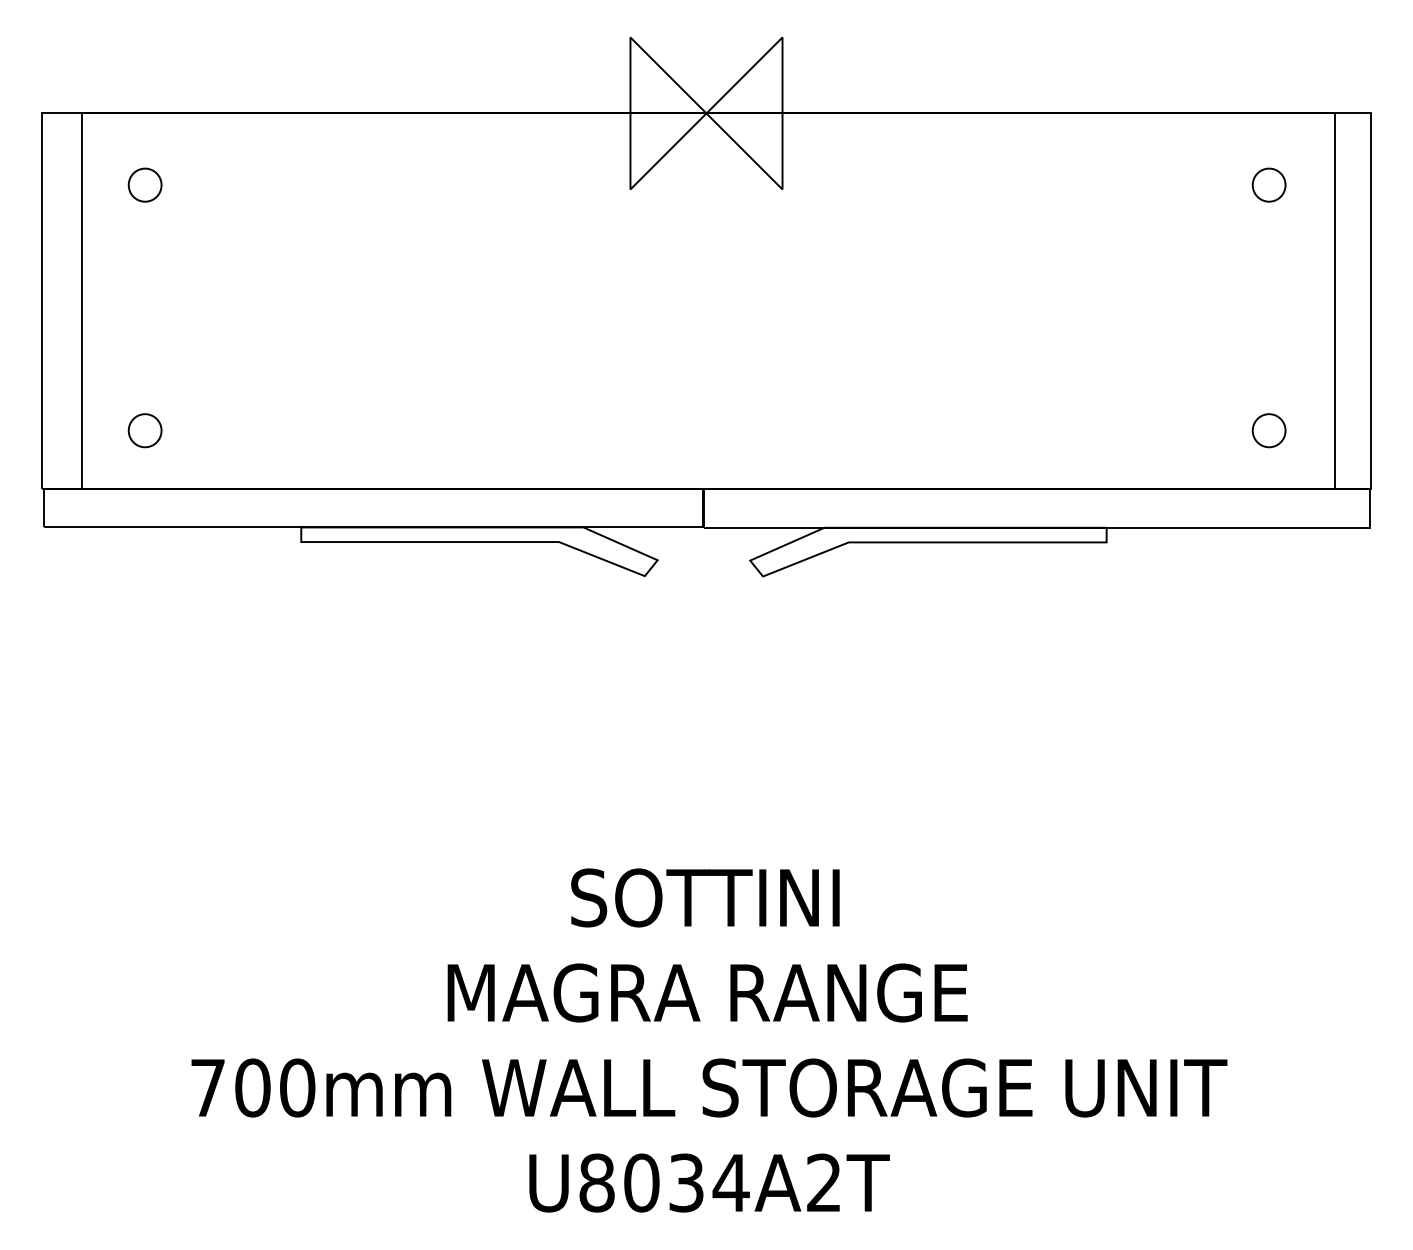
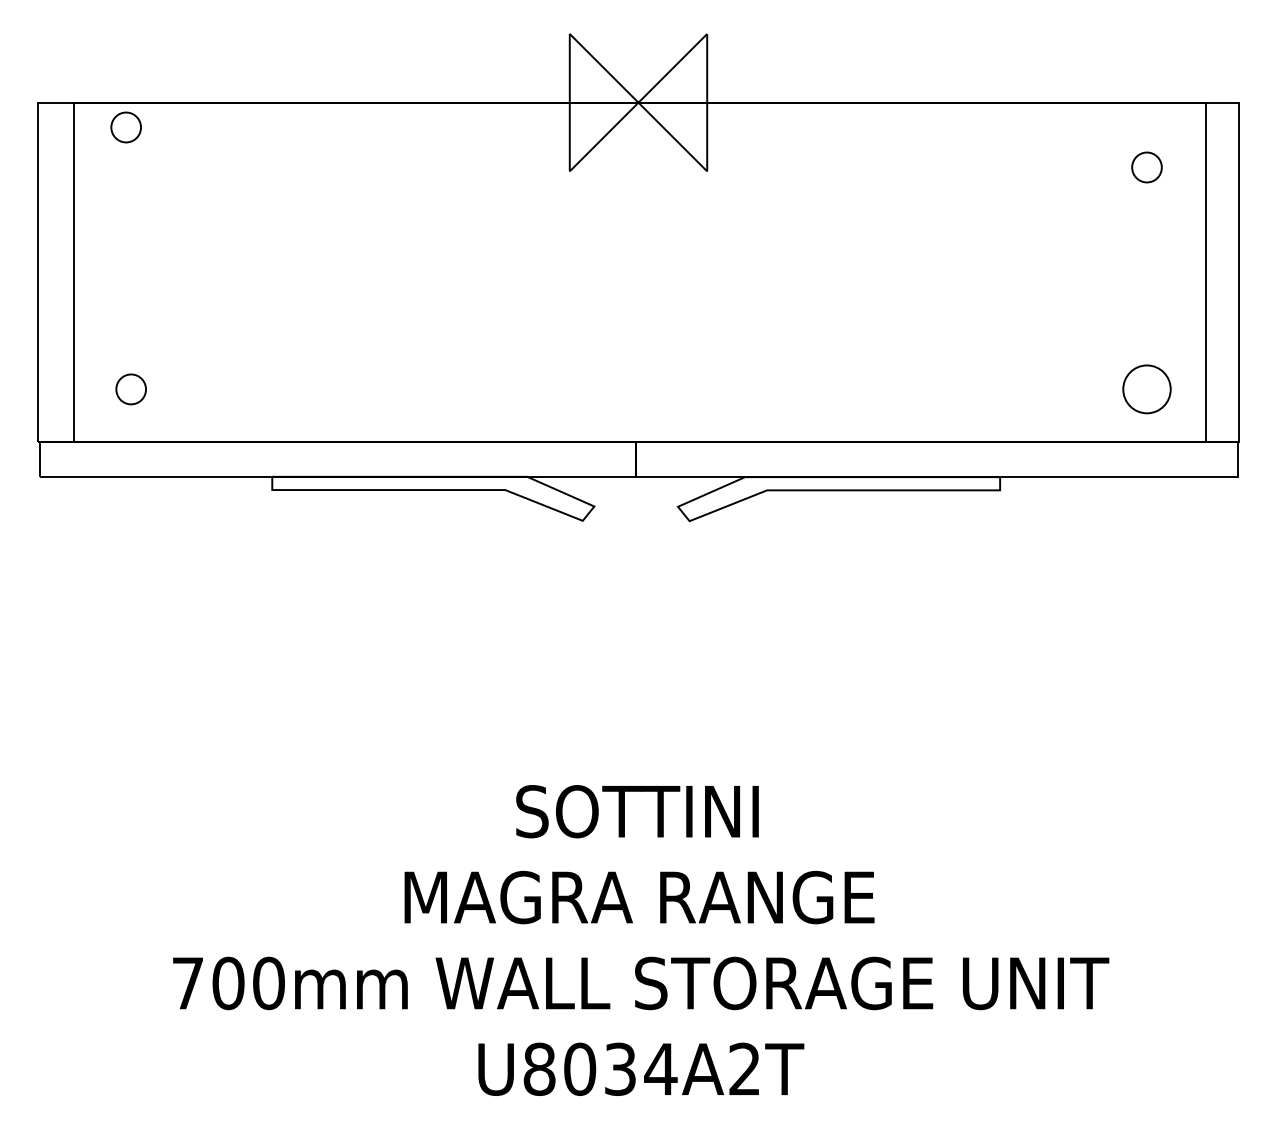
part: (144, 185) -> (125, 127), moved
part: (1268, 430) -> (1146, 389), size x1.6

